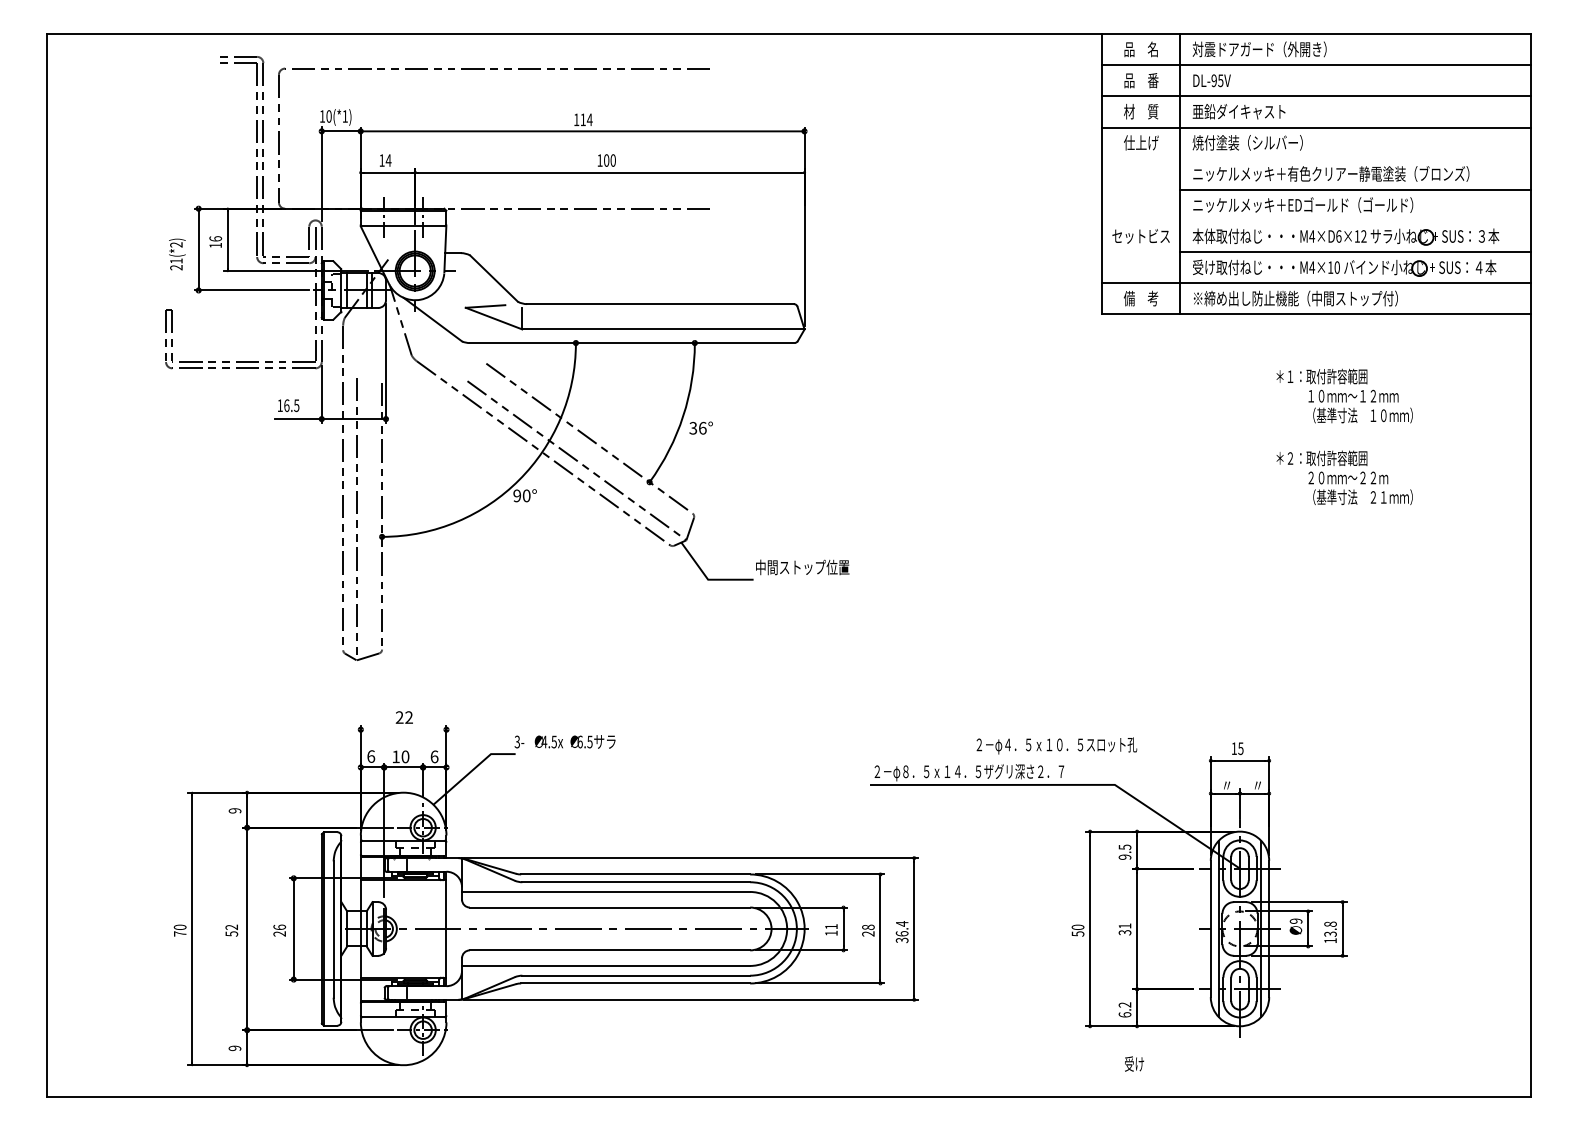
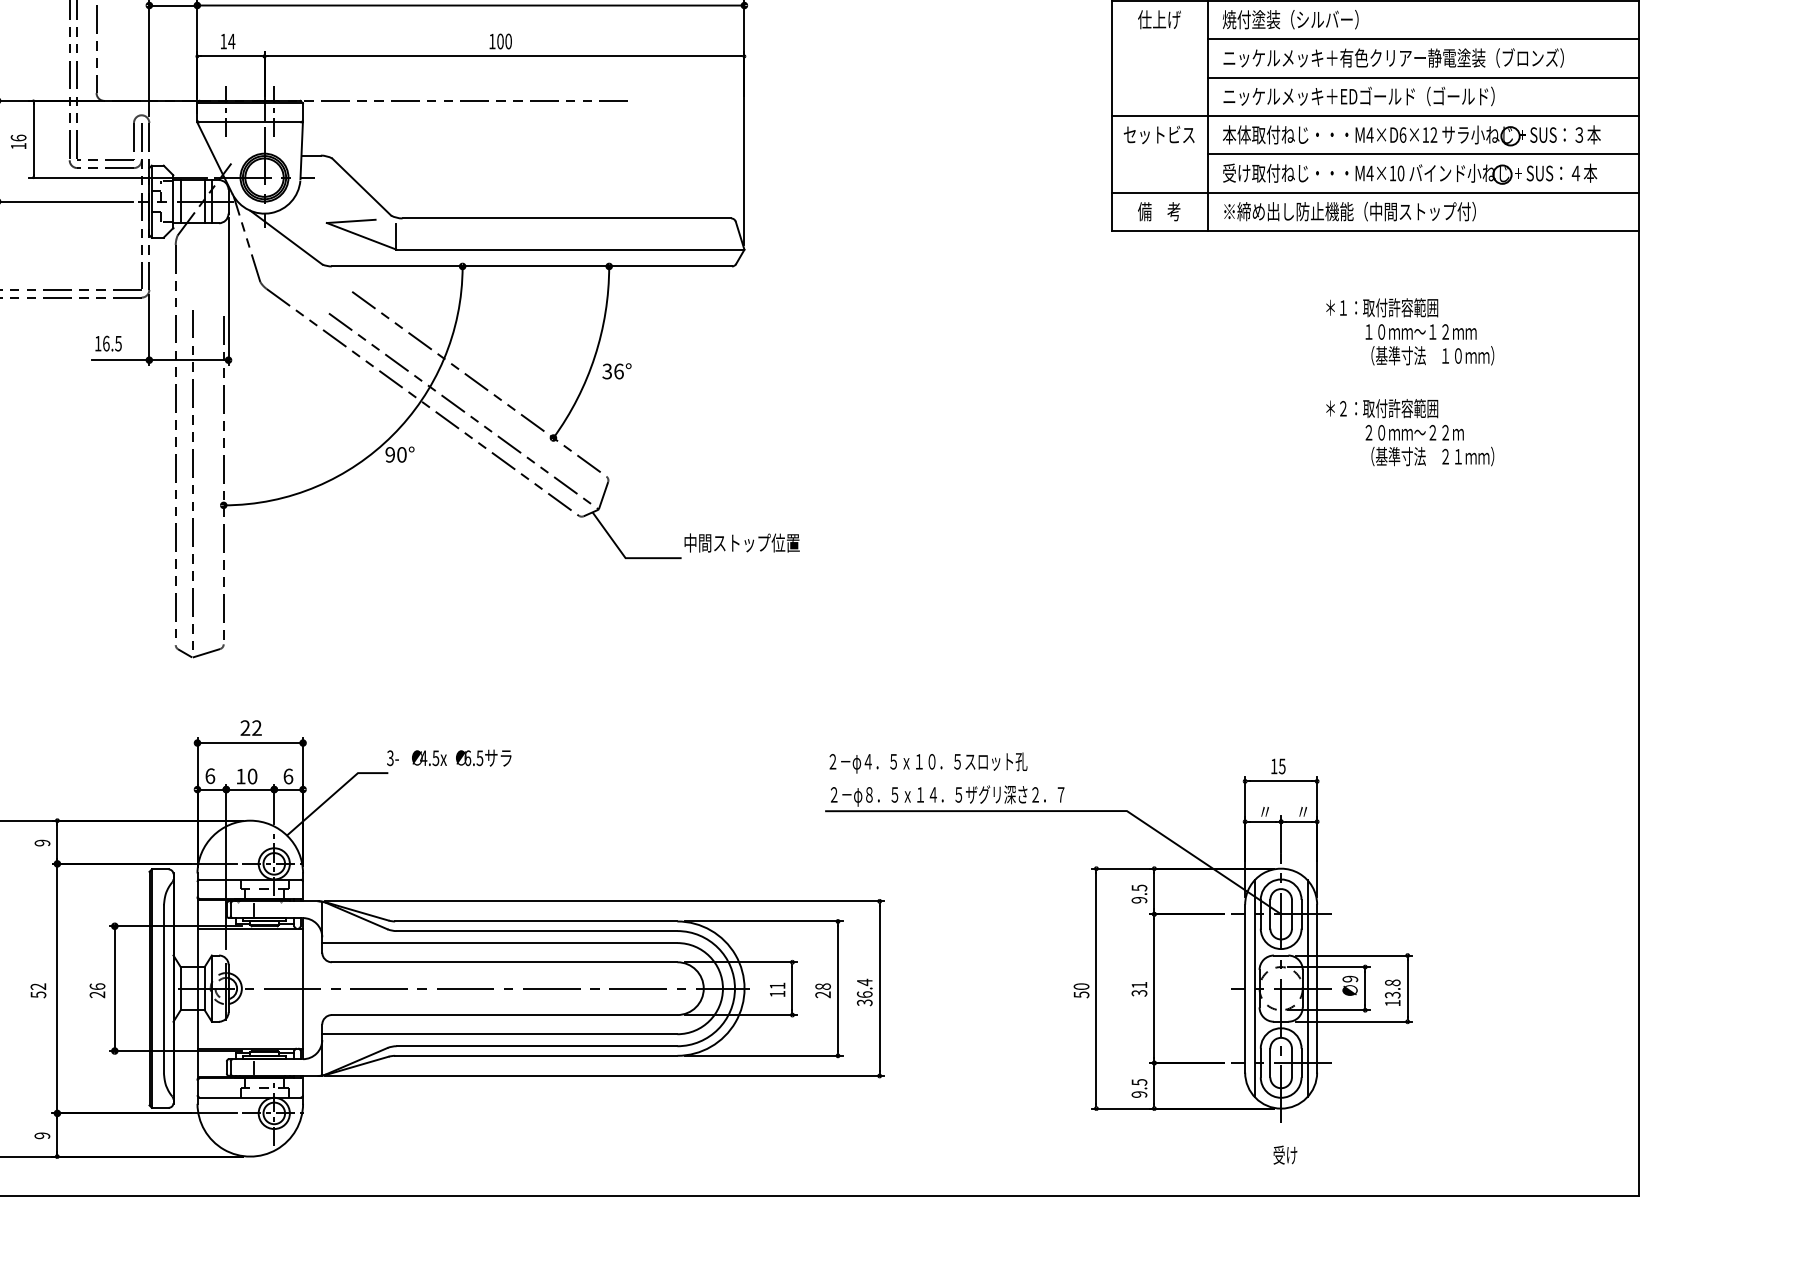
line: (1355, 158) -> (1423, 38), added
line: (1316, 220) -> (1375, 115), added
line: (403, 729) -> (250, 742), added
text: (1056, 745) -> (928, 762), moved
text: (1124, 1009) -> (1138, 1087), 6.2 -> 9.5
text: (1134, 1063) -> (1285, 1154), moved

